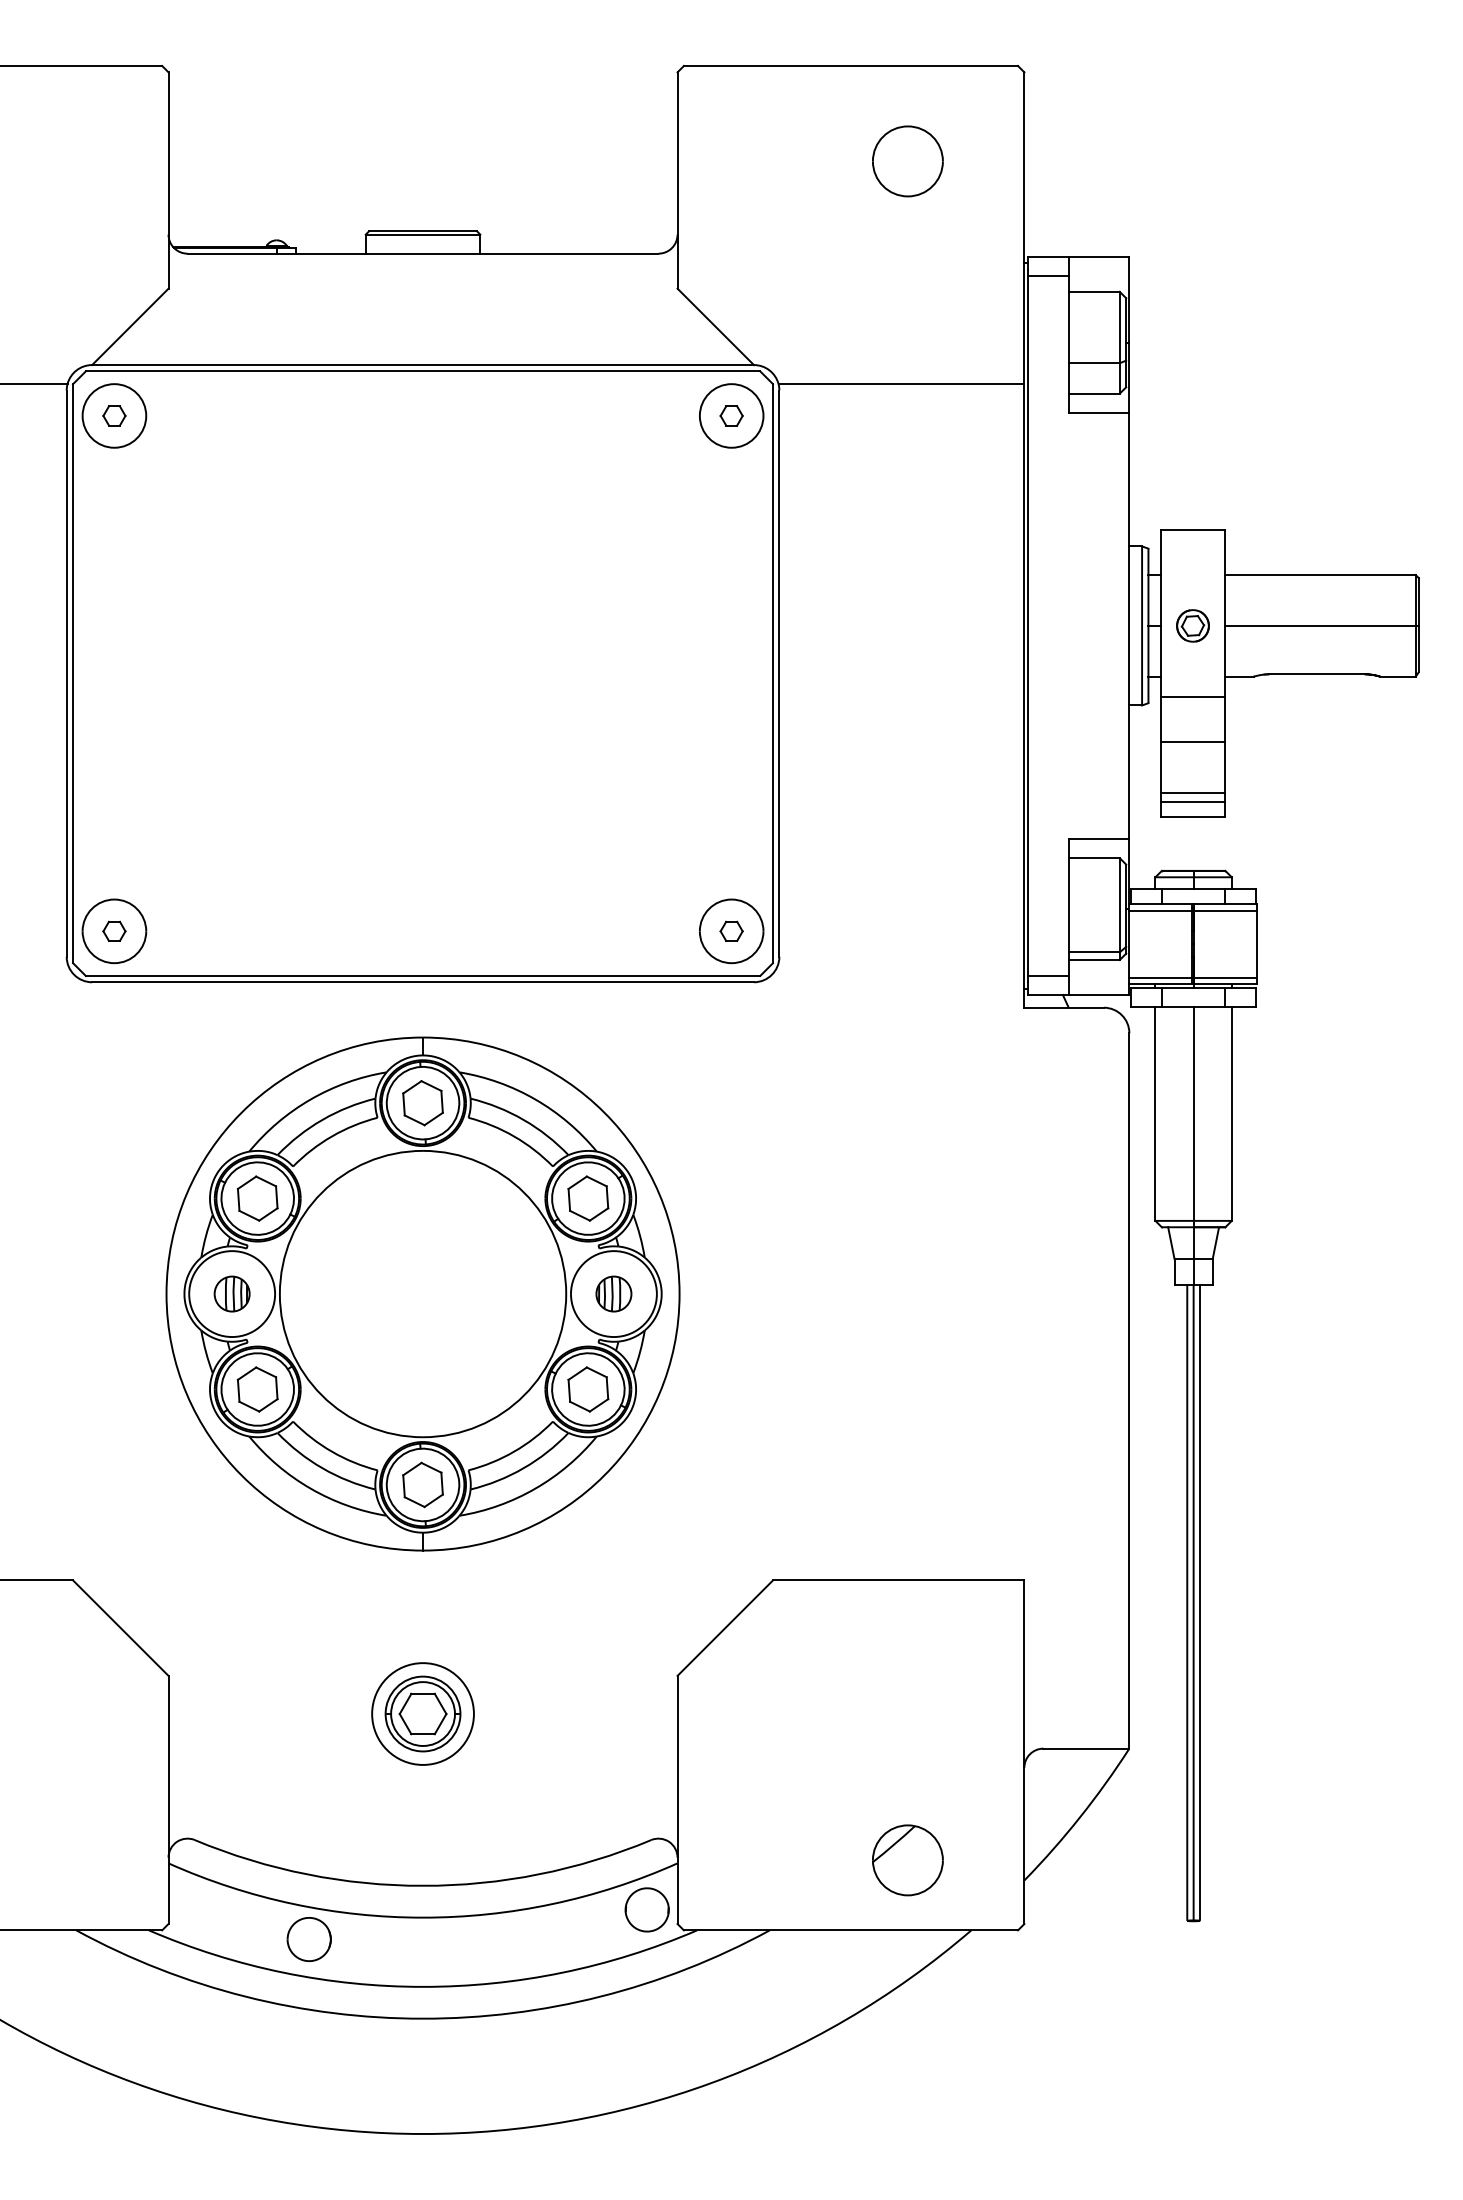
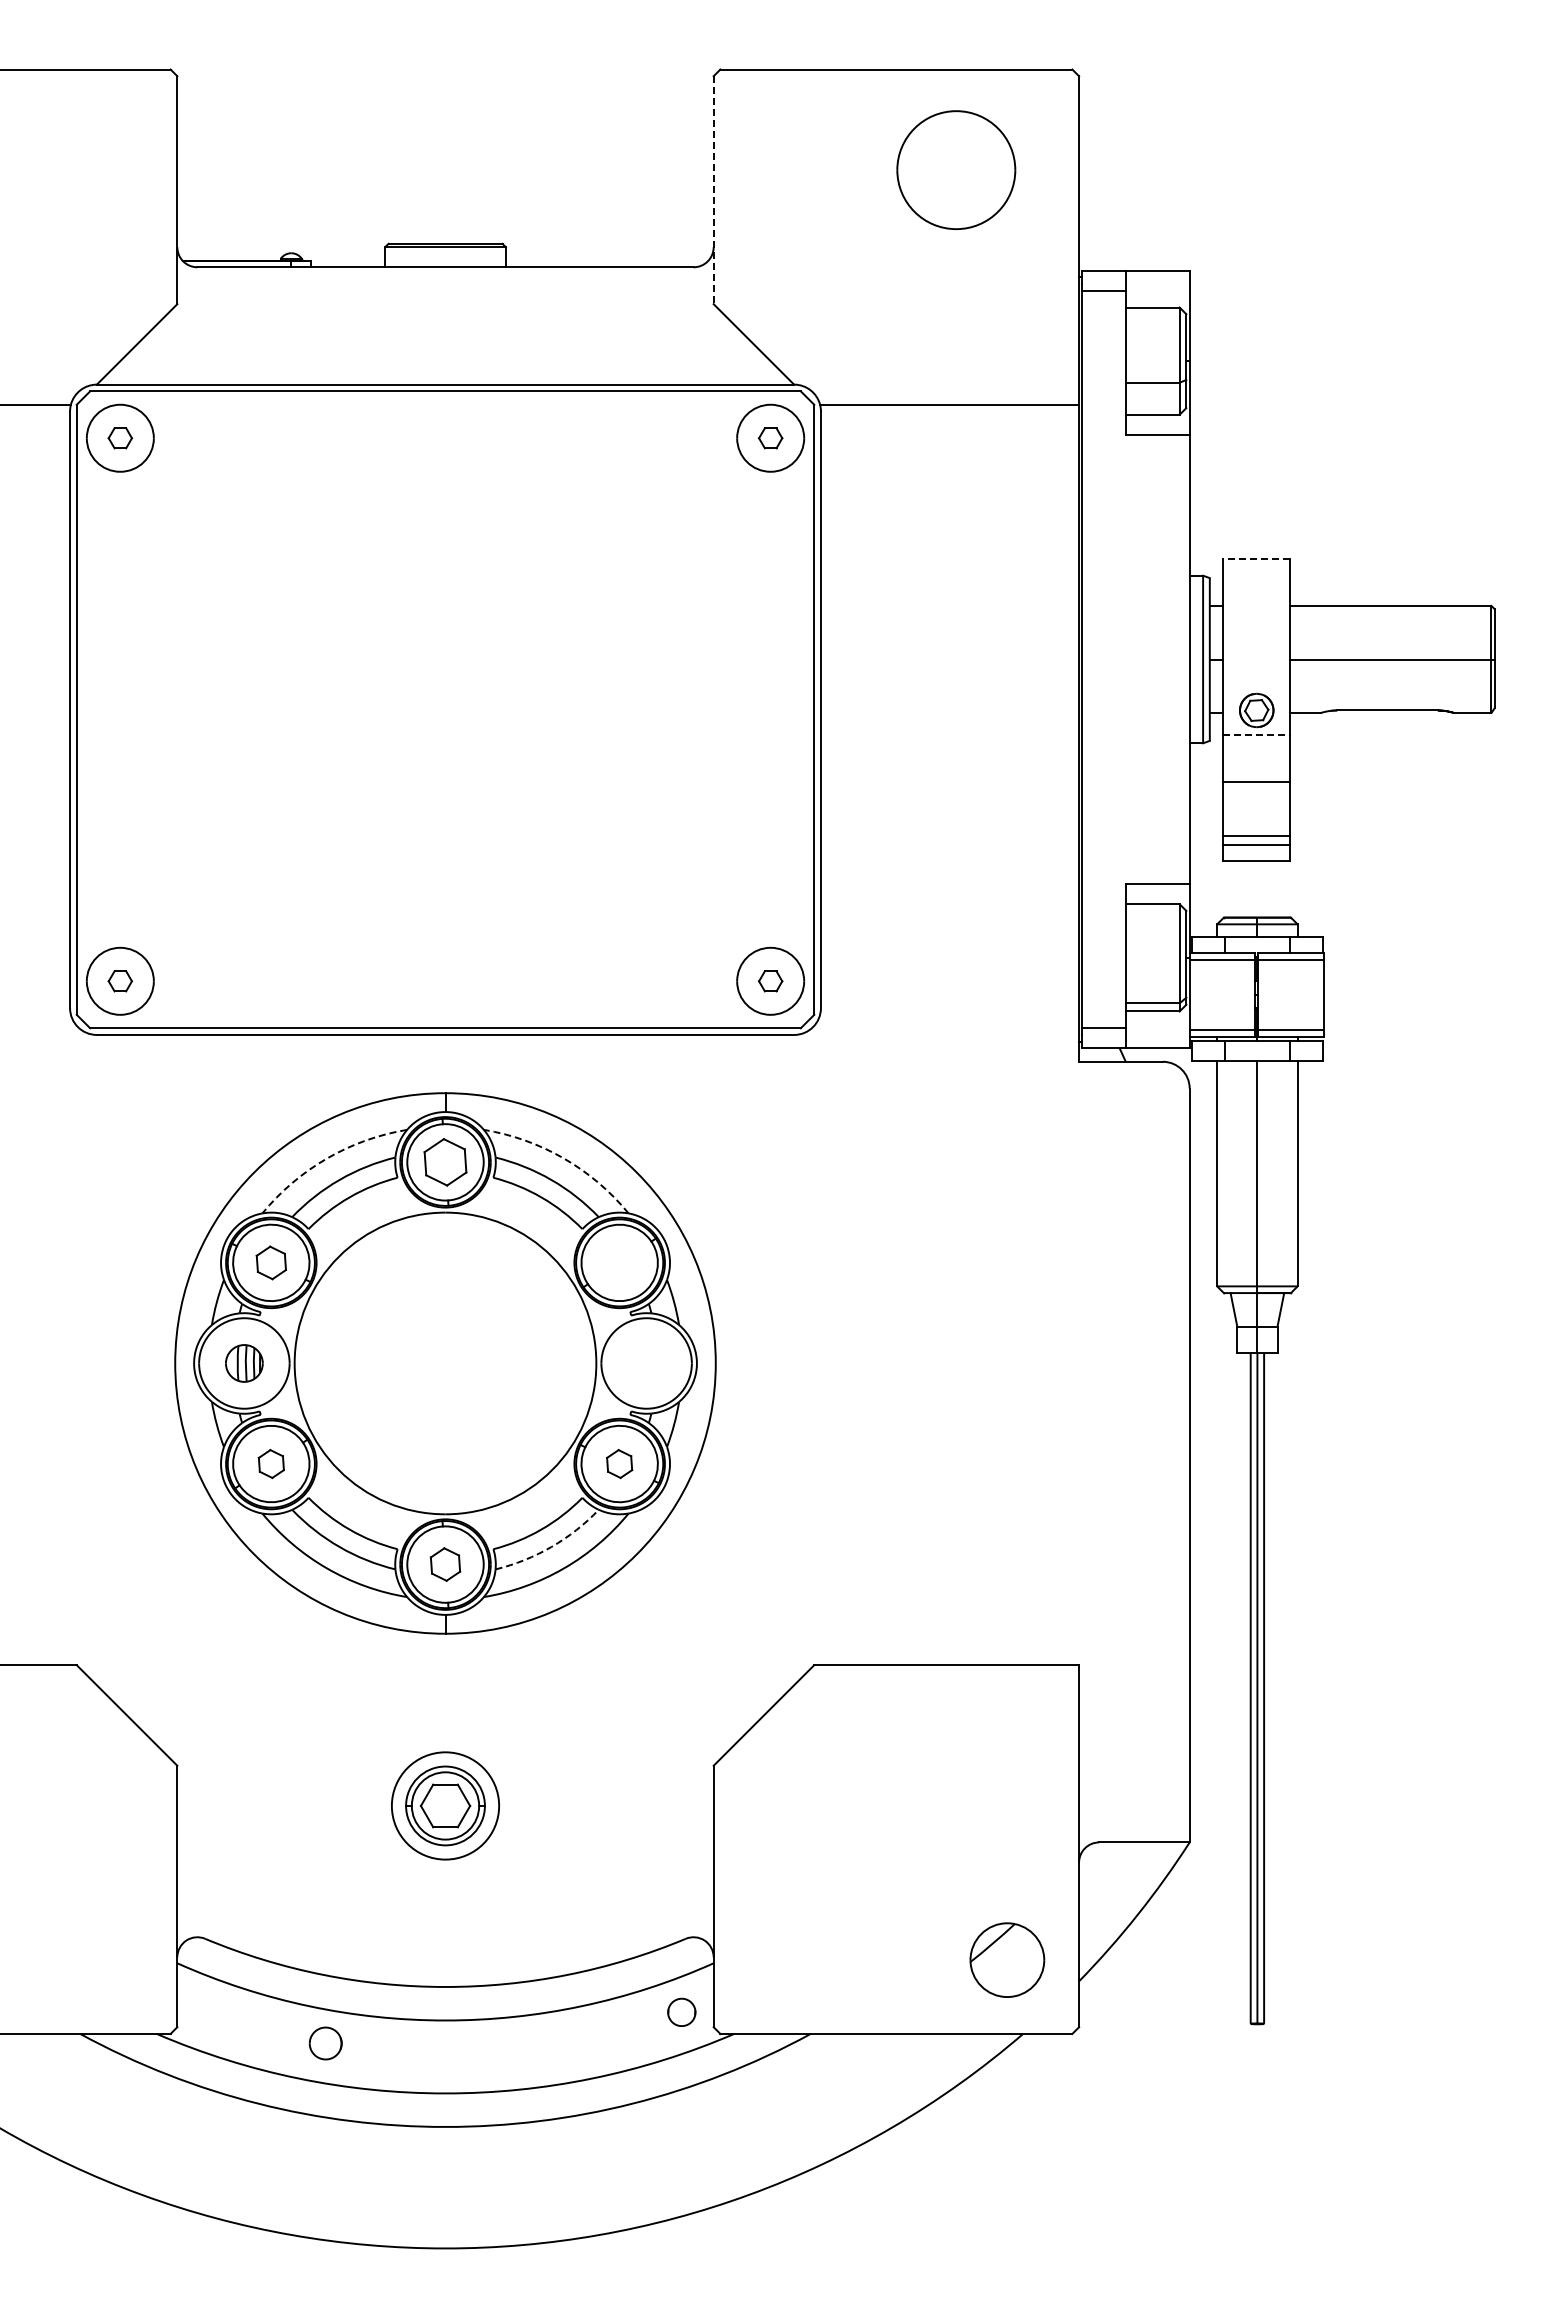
part: (908, 160) -> (956, 169), size x1.6
line: (677, 180) -> (713, 190), solid -> dashed
line: (1192, 530) -> (1256, 558), solid -> dashed
part: (1192, 625) -> (1256, 710), moved
line: (1192, 697) -> (1256, 734), solid -> dashed
arc: (311, 1099) -> (327, 1158), solid -> dashed
arc: (535, 1099) -> (563, 1158), solid -> dashed
part: (257, 1198) -> (271, 1262), size x0.7
part: (588, 1198) -> (619, 1262), removed
part: (613, 1294) -> (646, 1363), removed
part: (257, 1389) -> (271, 1463), size x0.6
part: (588, 1389) -> (619, 1463), size x0.6
arc: (523, 1468) -> (551, 1547), solid -> dashed
part: (423, 1484) -> (445, 1564), size x0.7
part: (908, 1859) -> (1007, 1959), moved
part: (647, 1910) -> (681, 2012), size x0.6
part: (309, 1939) -> (325, 2043), size x0.7

